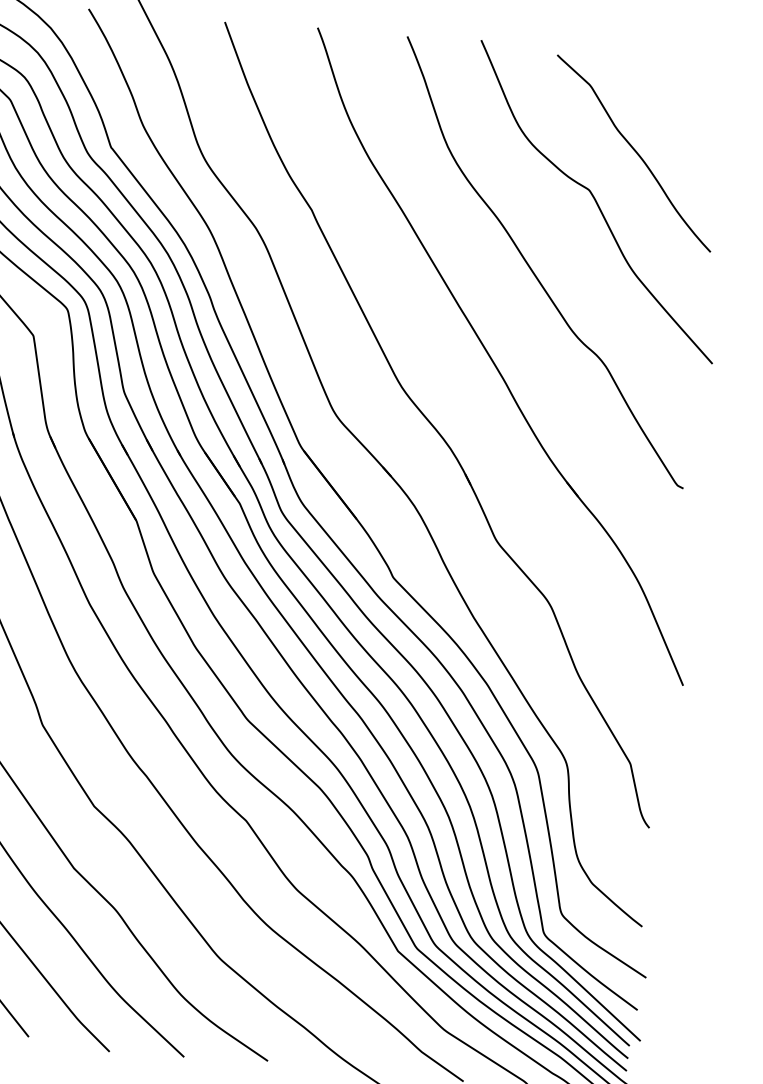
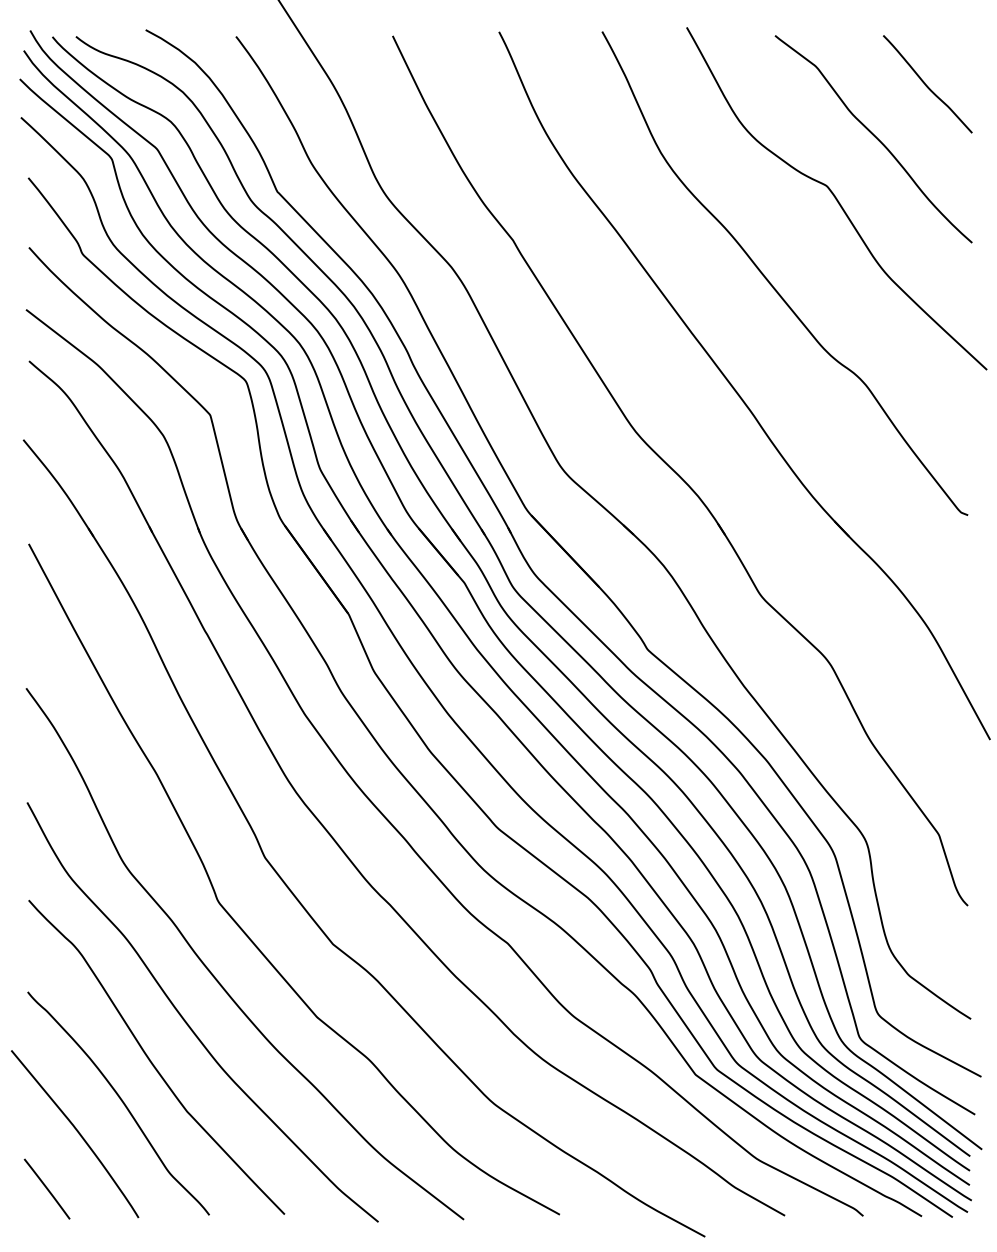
curve: (684, 110) -> (926, 84), added

